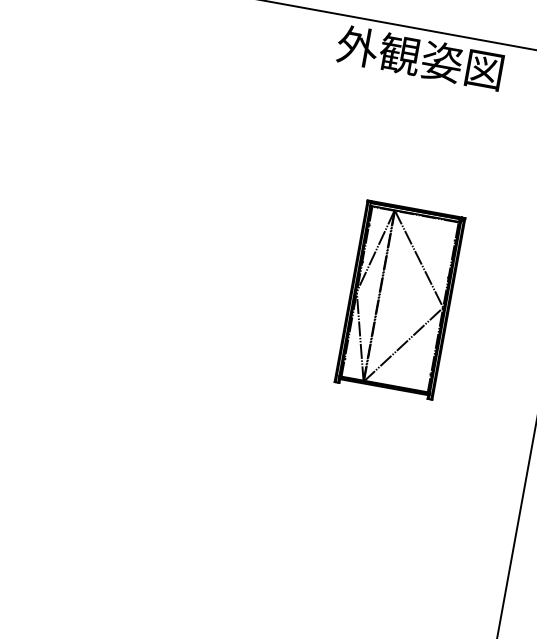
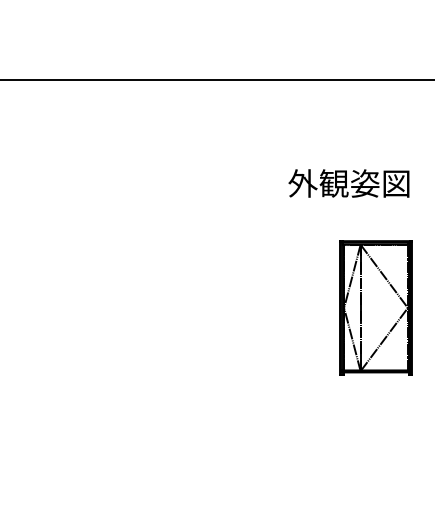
text: (419, 57) -> (348, 183), moved
part: (399, 299) -> (375, 307), moved

